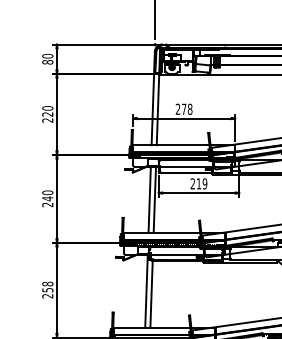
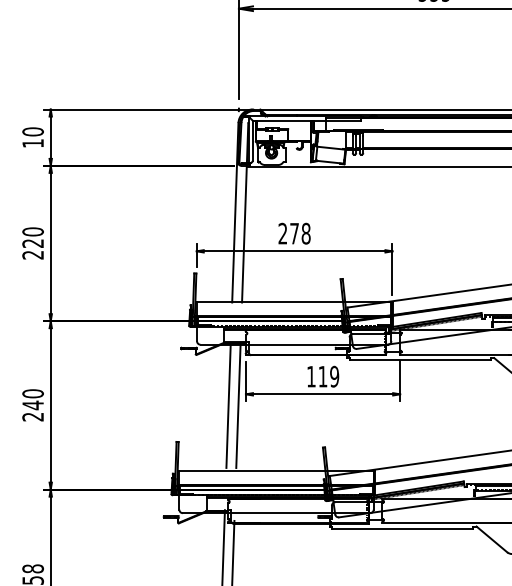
text: (47, 62) -> (32, 143), 80 -> 10
text: (192, 183) -> (310, 375), 219 -> 119

